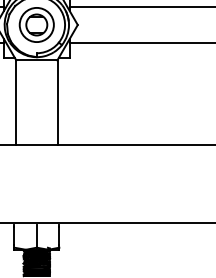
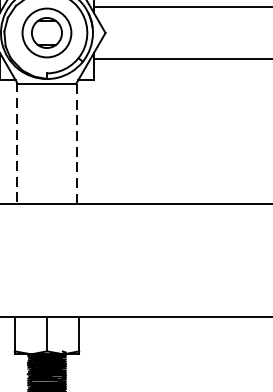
line: (15, 102) -> (16, 143), solid -> dashed
line: (57, 102) -> (76, 143), solid -> dashed

